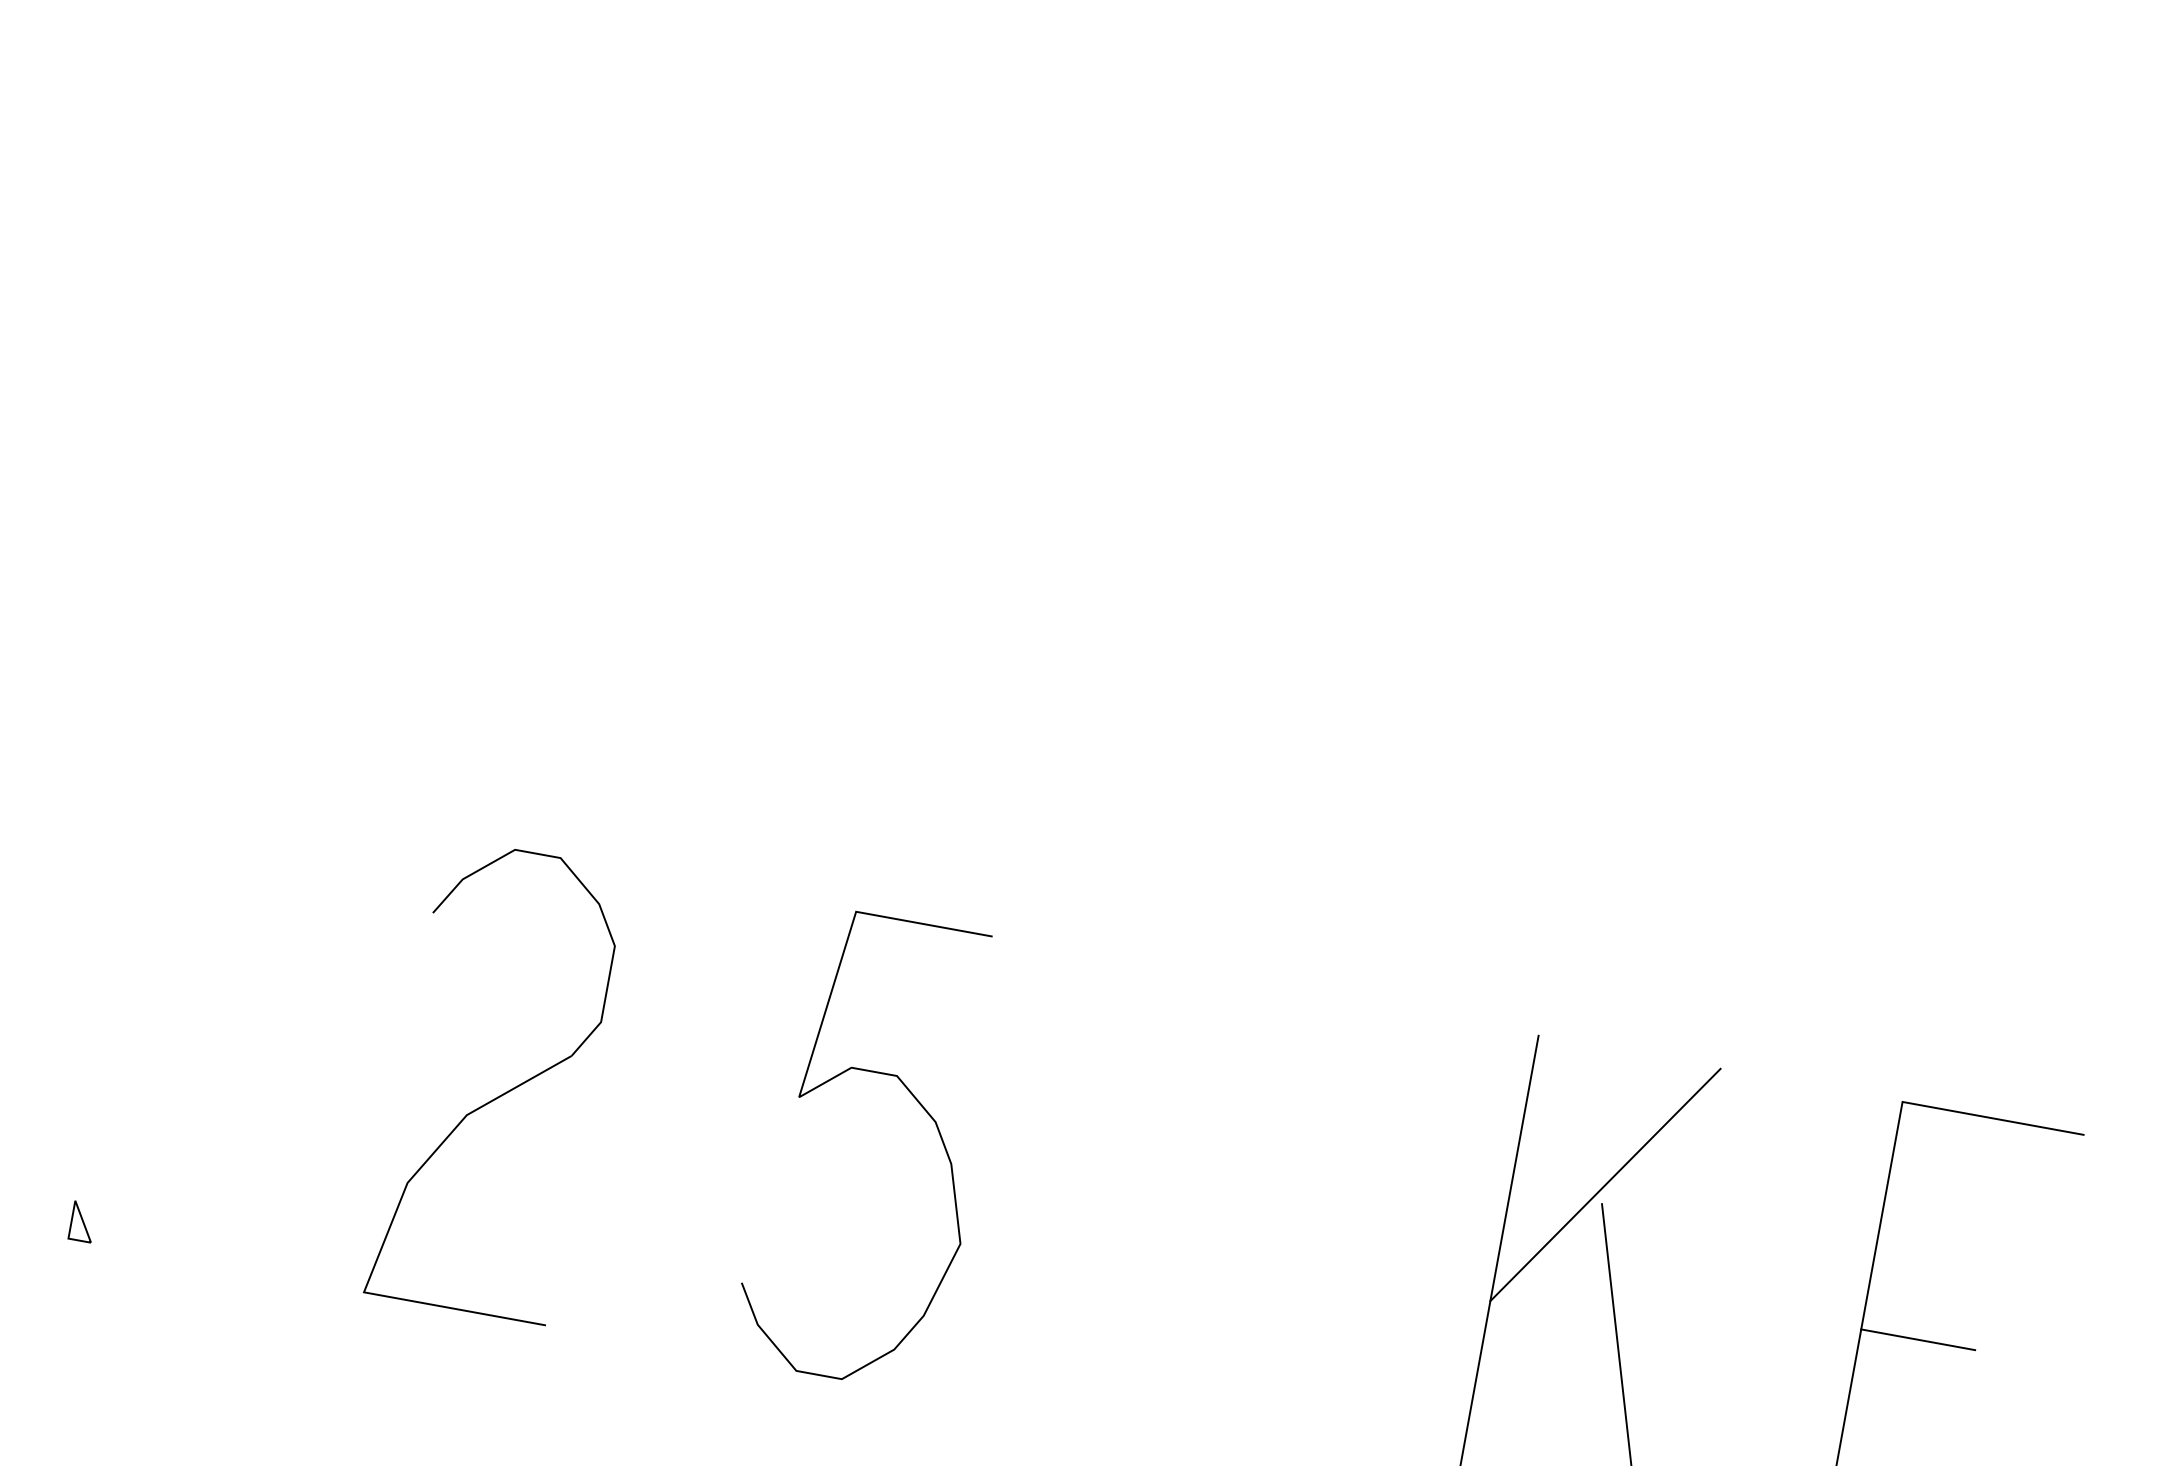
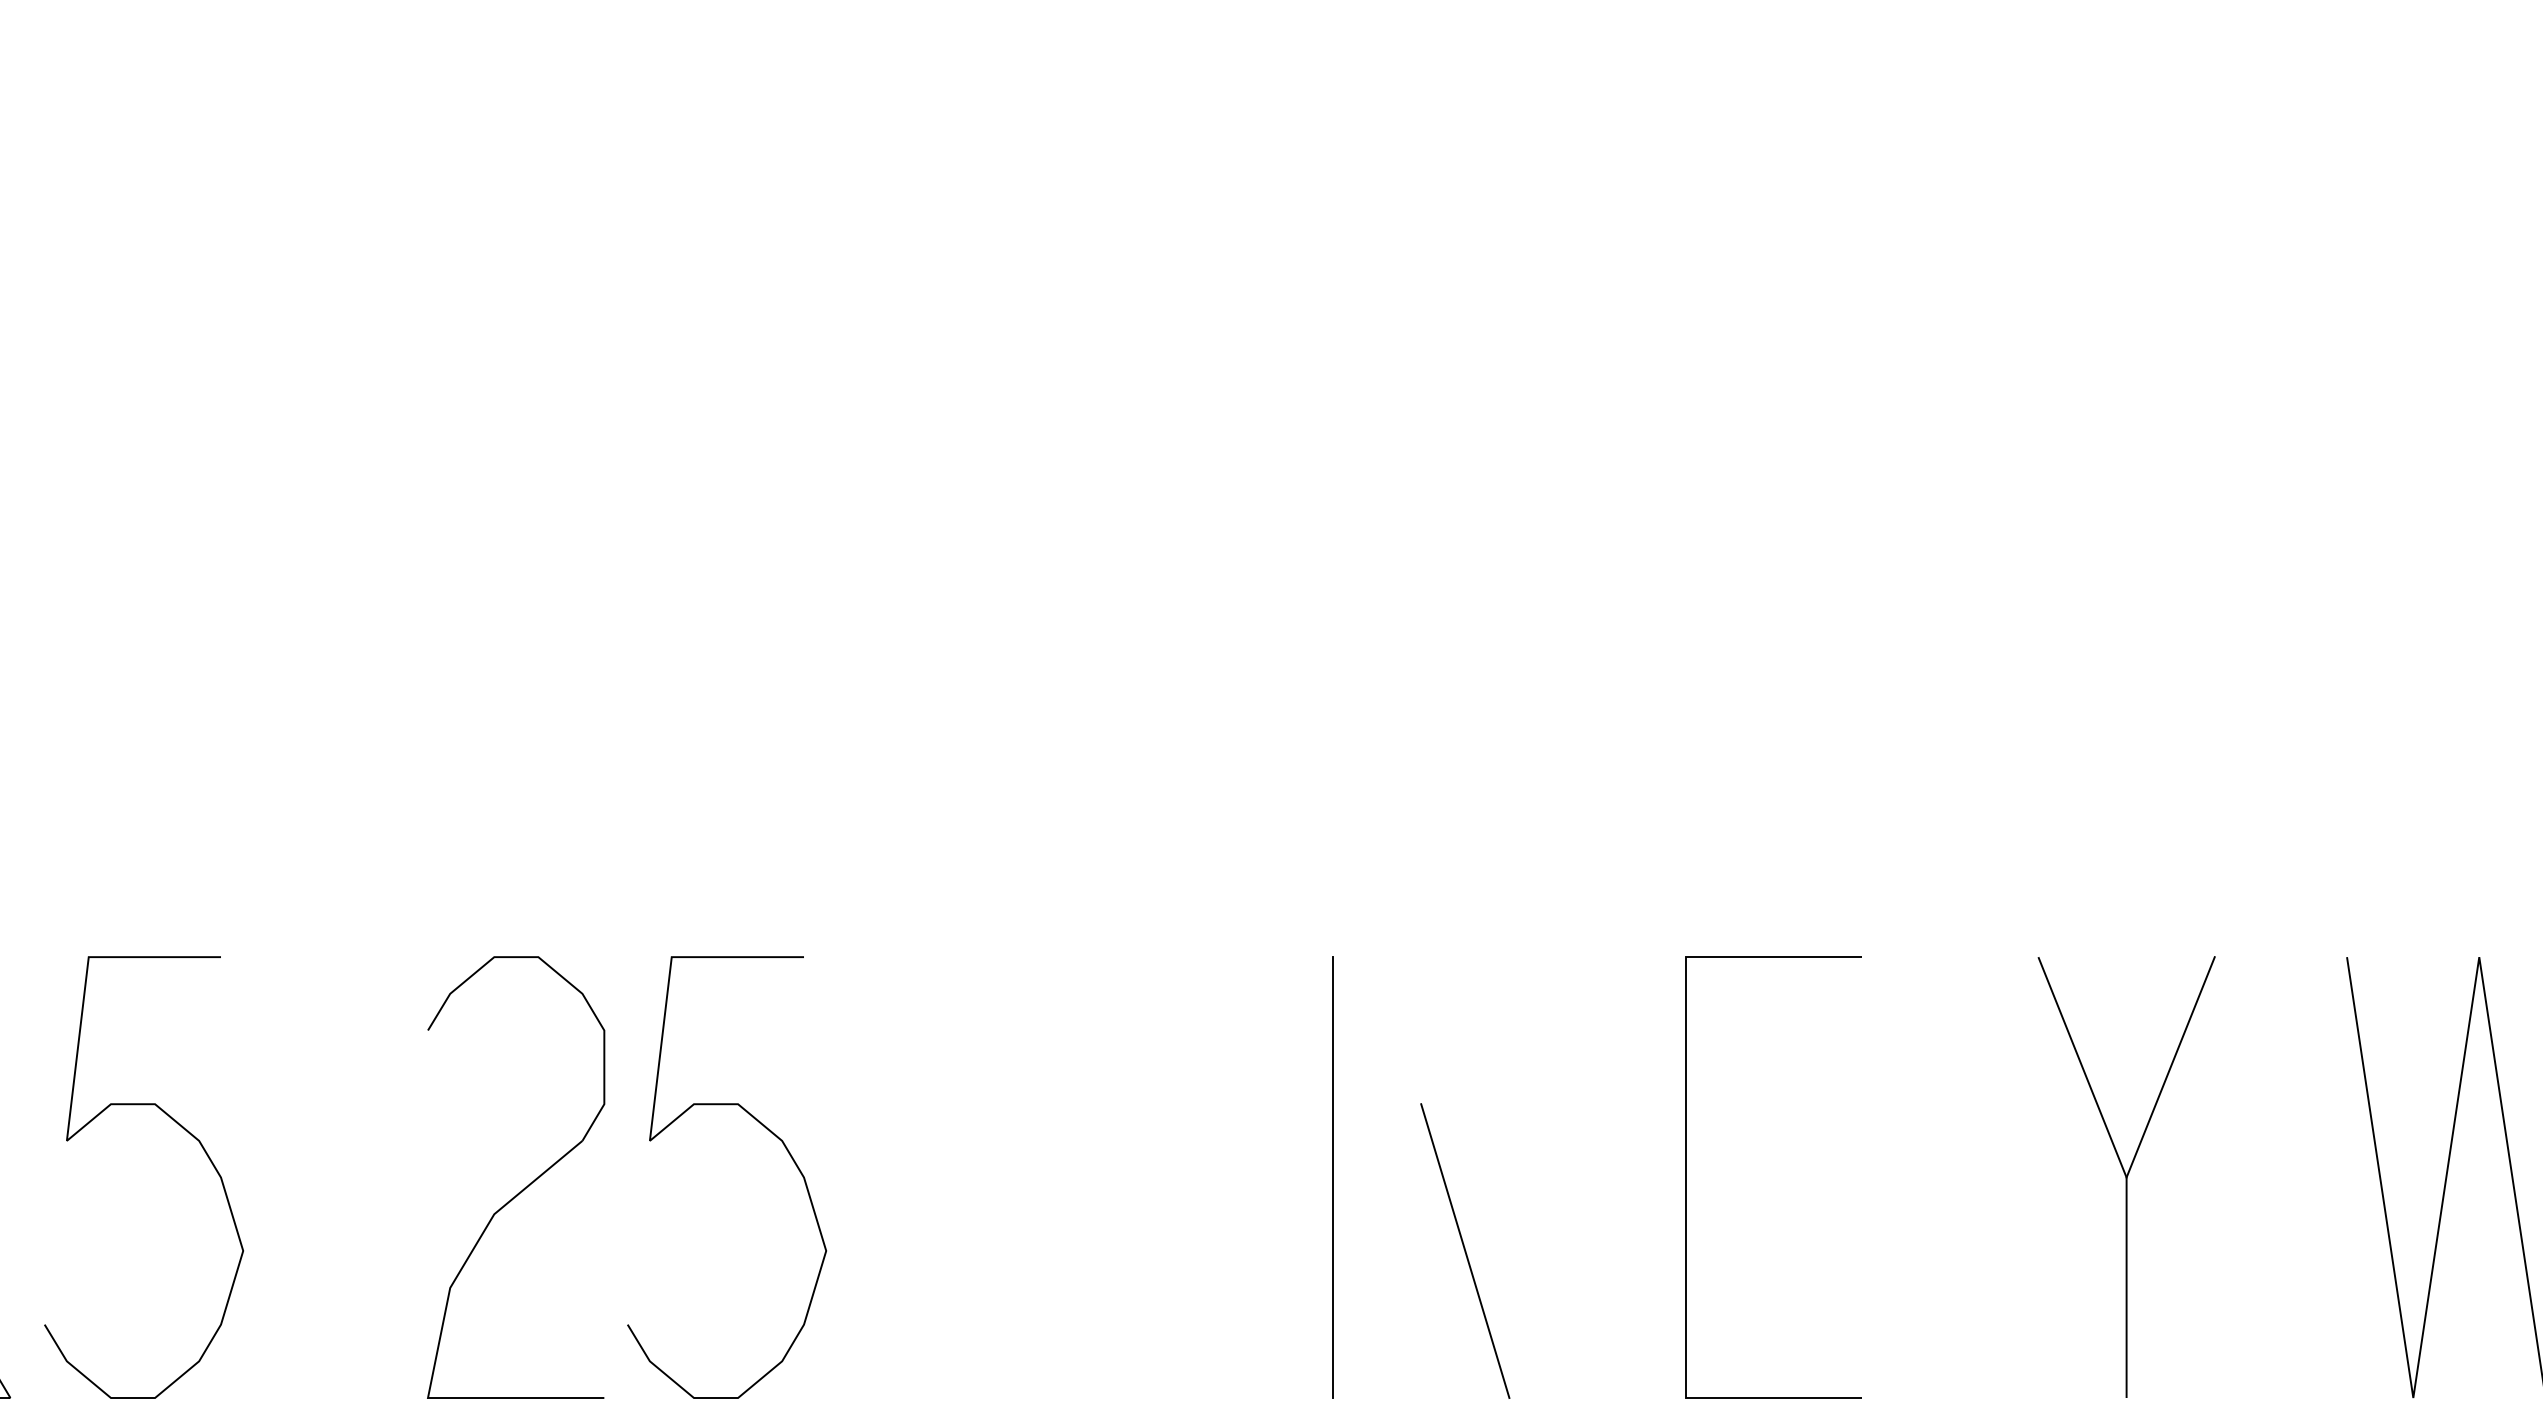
curve: (319, 998) -> (183, 1129), added
part: (503, 1093) -> (524, 1187), moved
line: (1605, 1184) -> (1421, 1085), removed
line: (1917, 1339) -> (1740, 1177), removed

